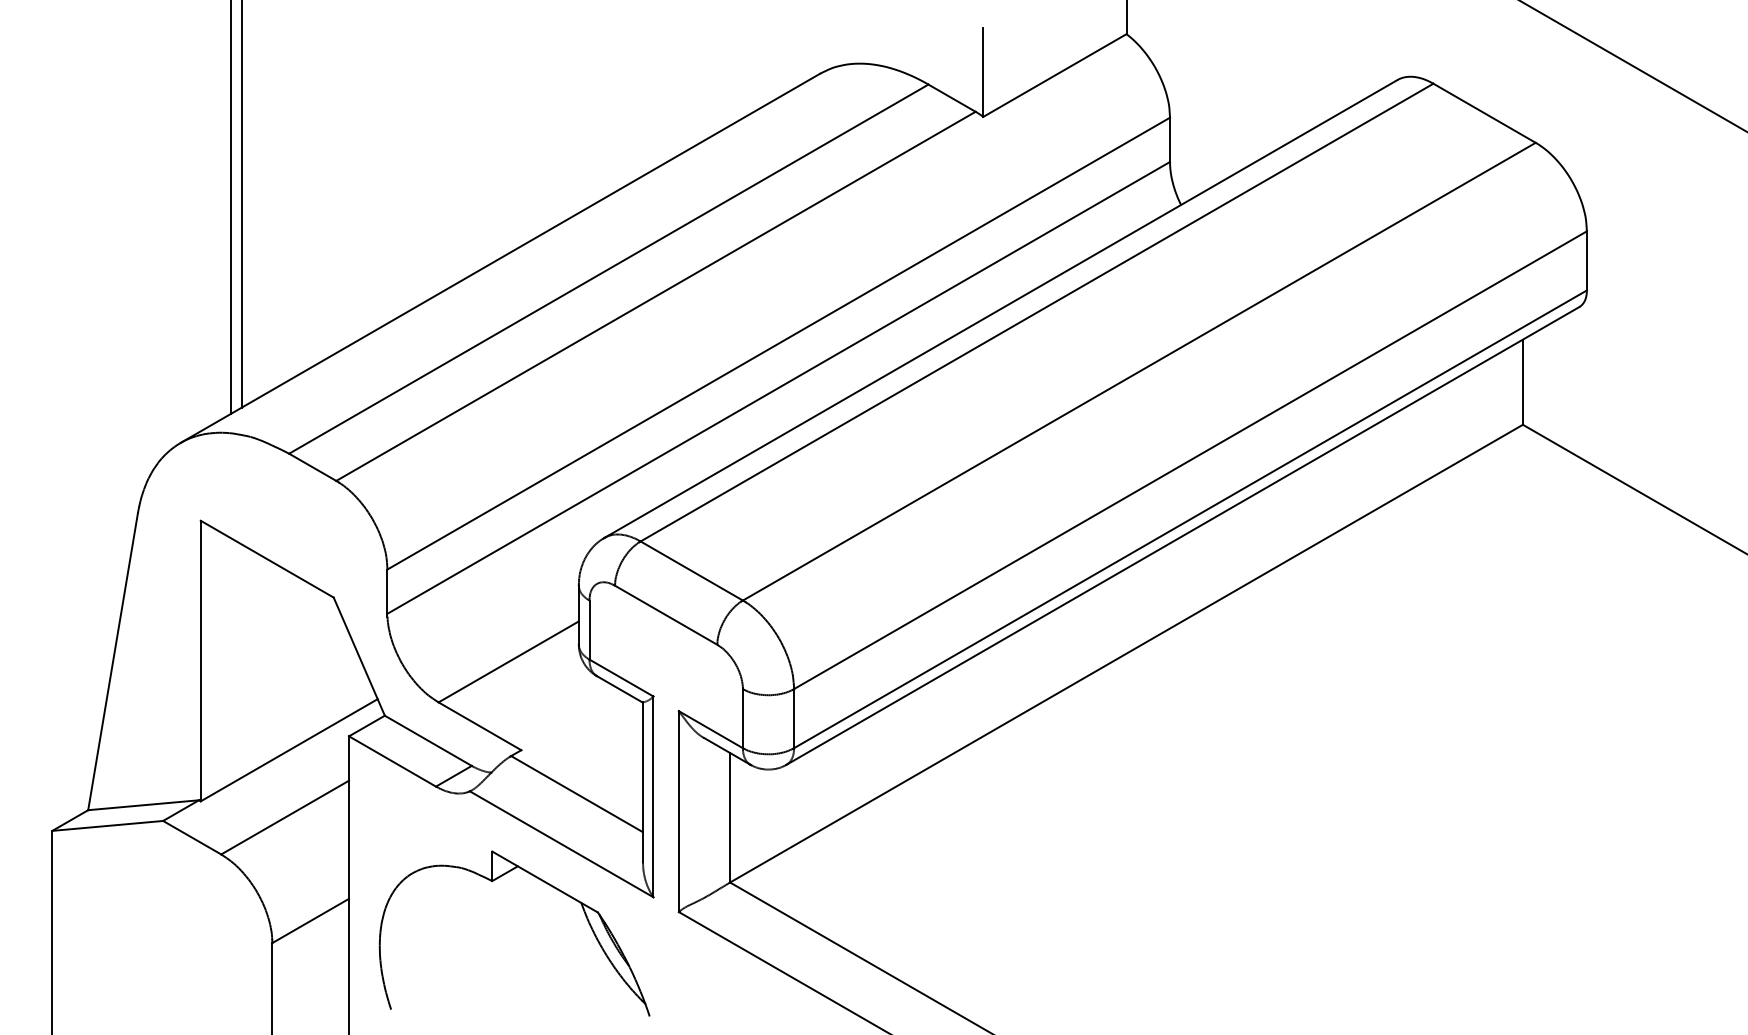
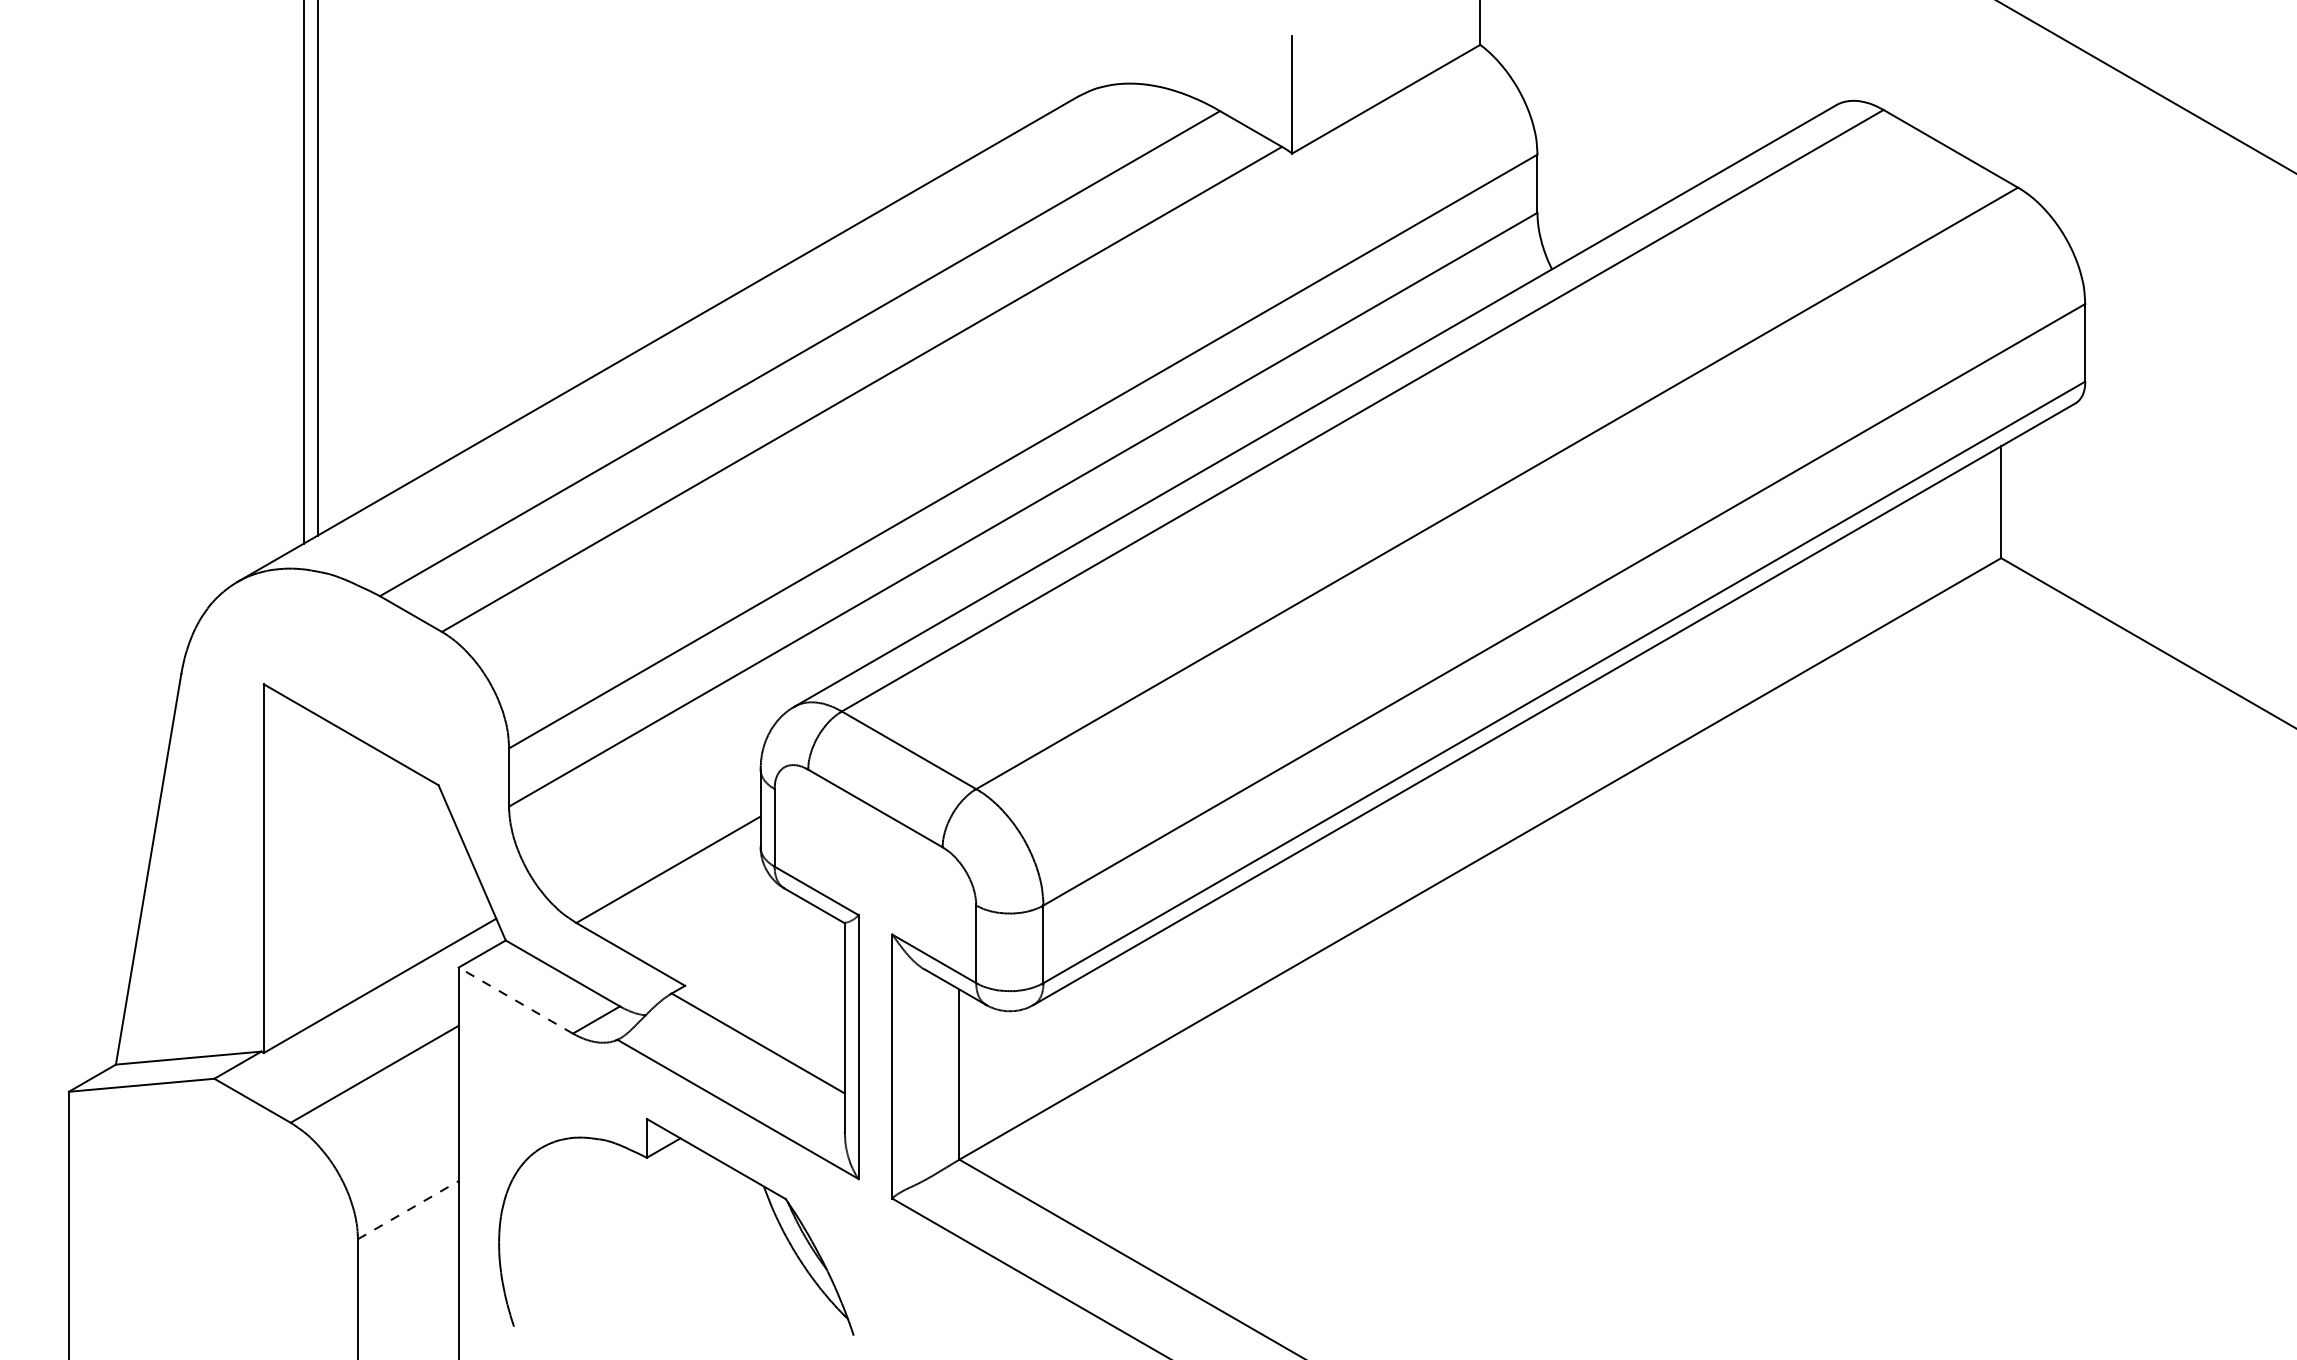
line: (392, 761) -> (515, 1000), solid -> dashed
line: (310, 920) -> (408, 1209), solid -> dashed

